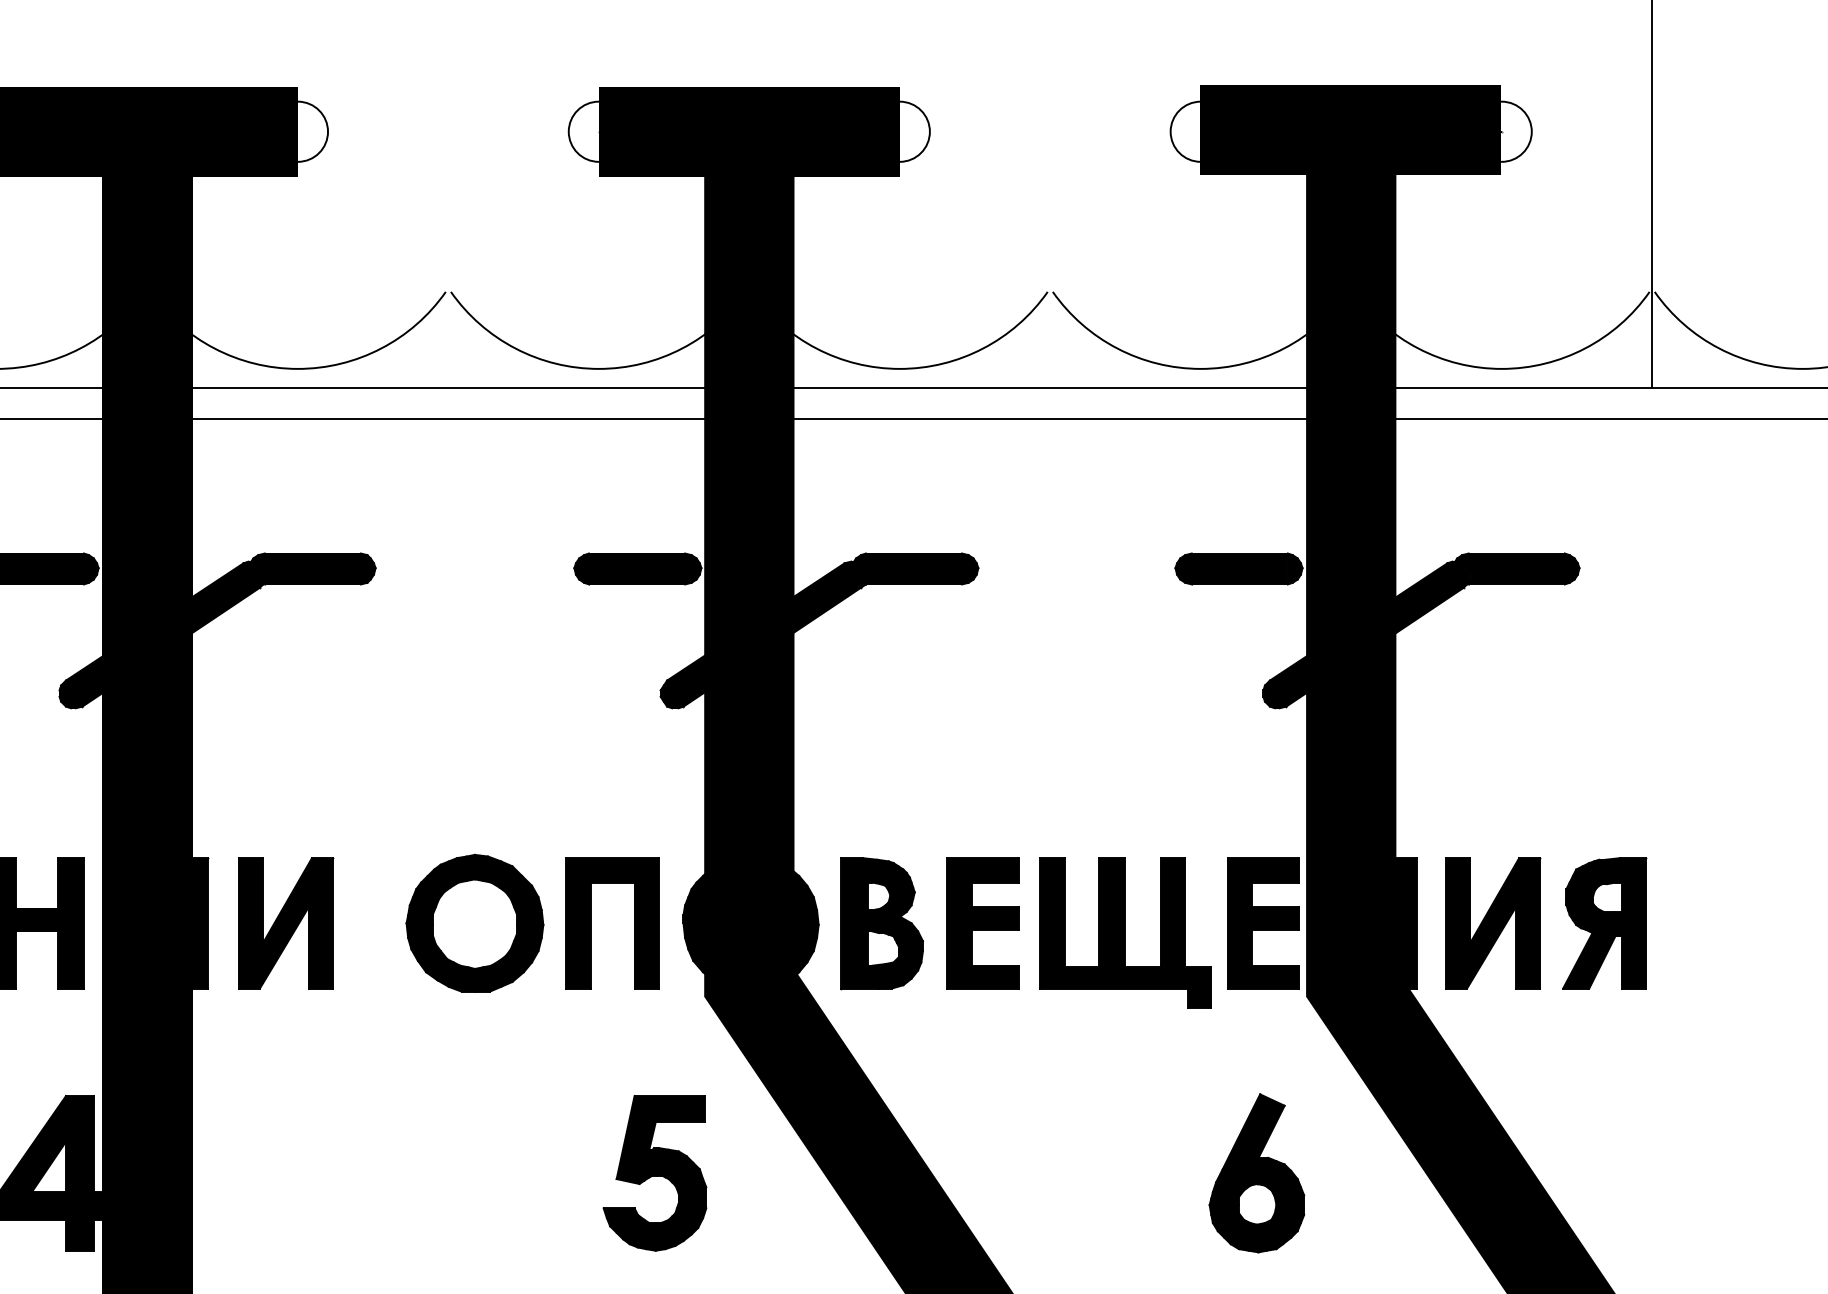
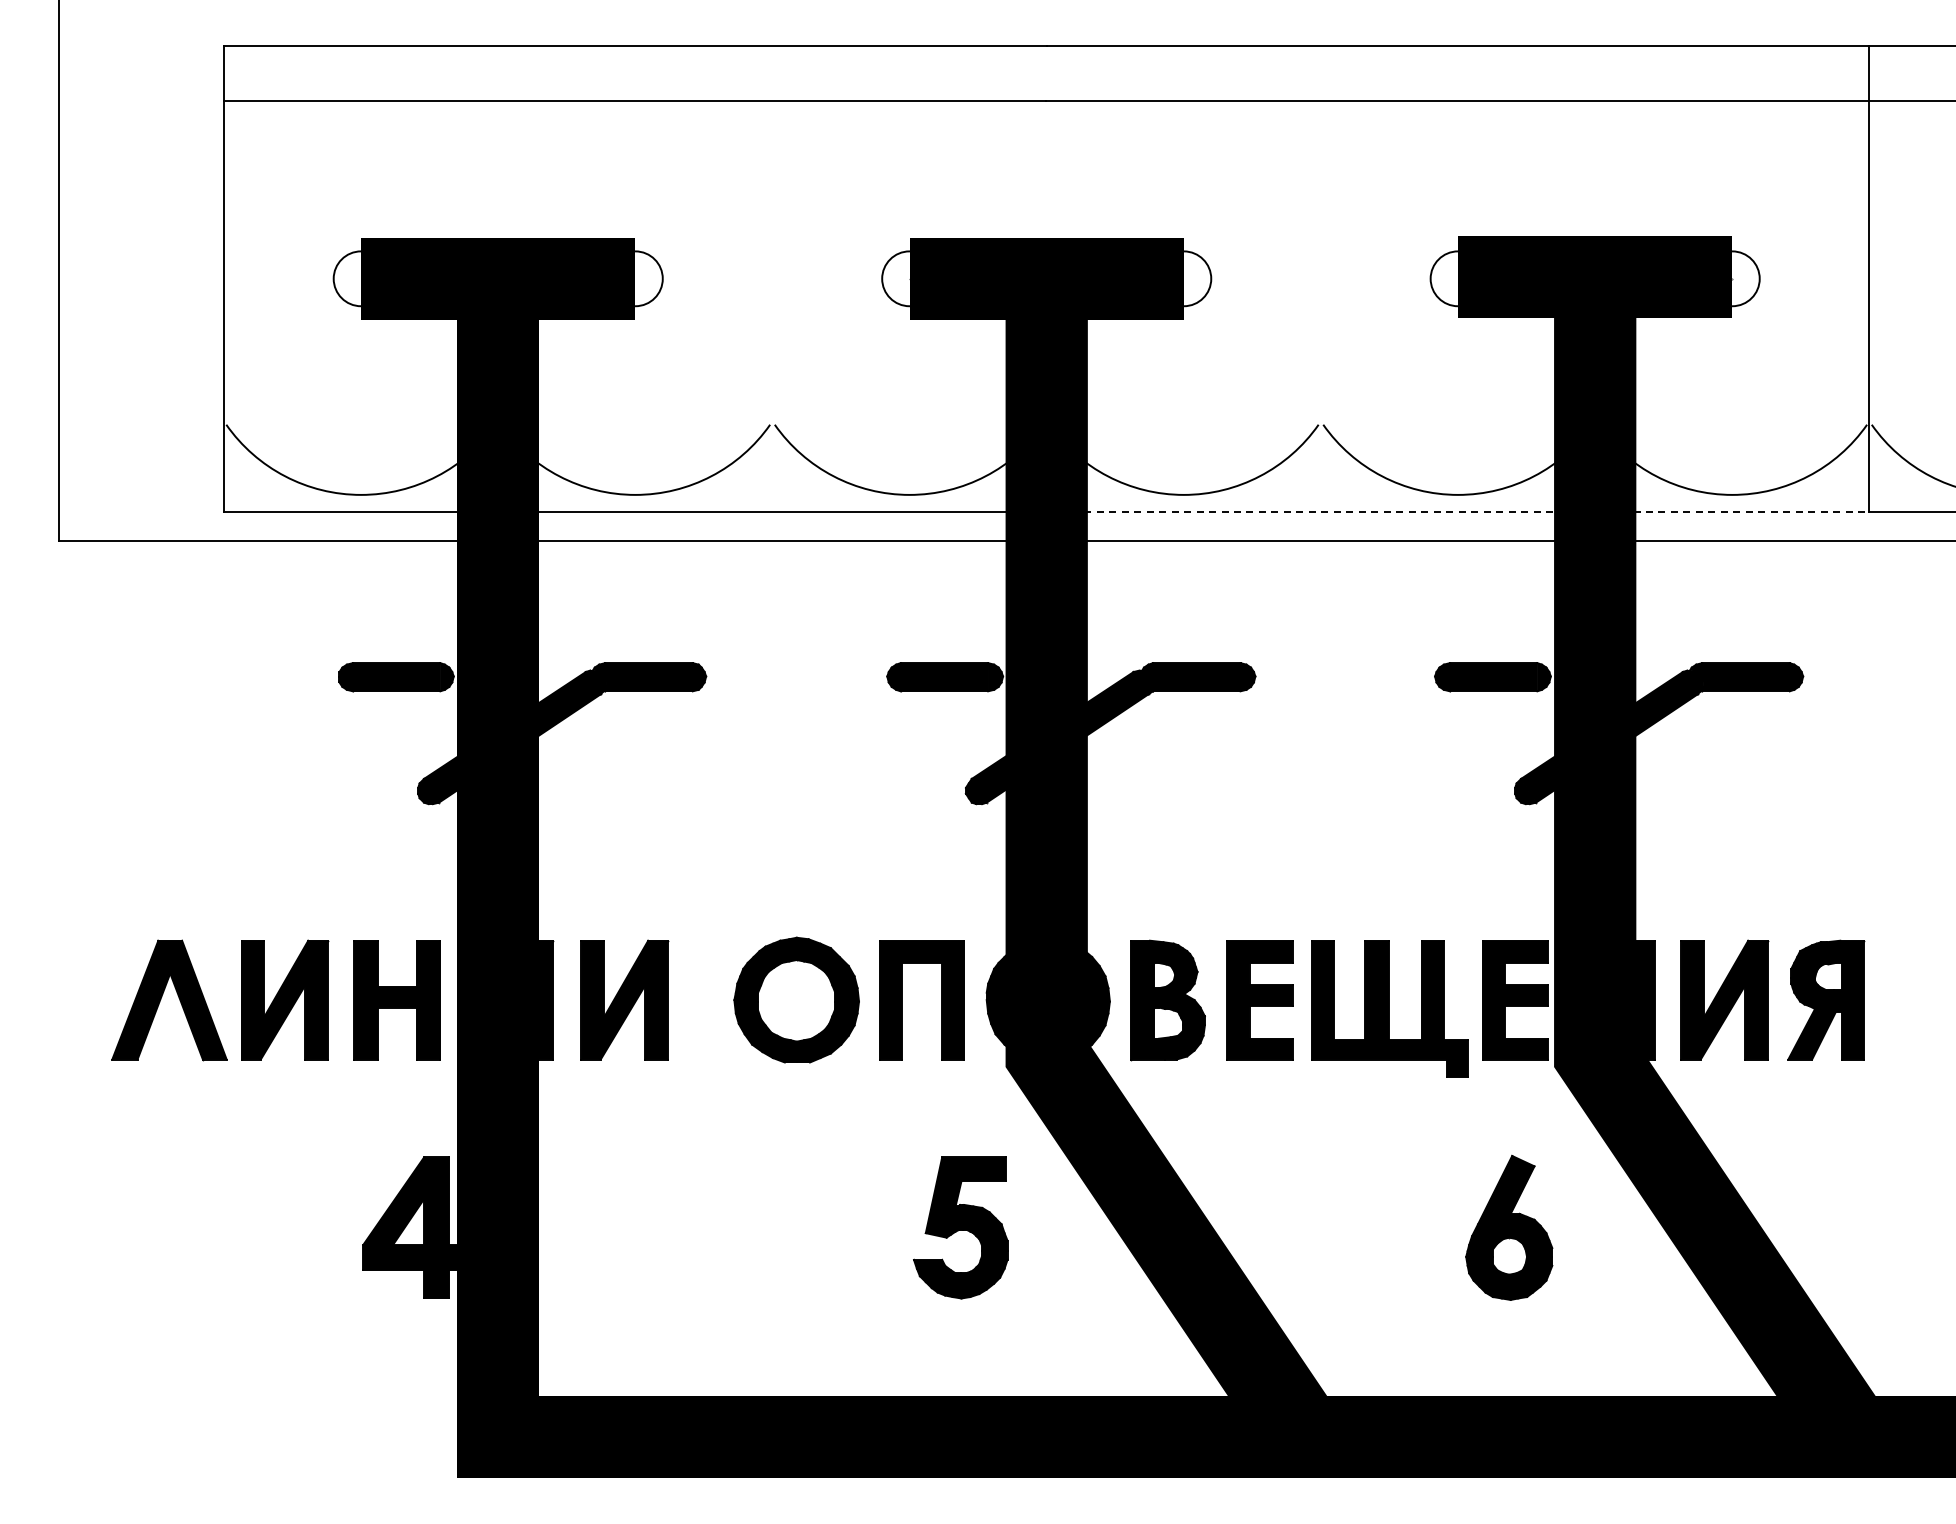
line: (1201, 387) -> (1458, 511), solid -> dashed

